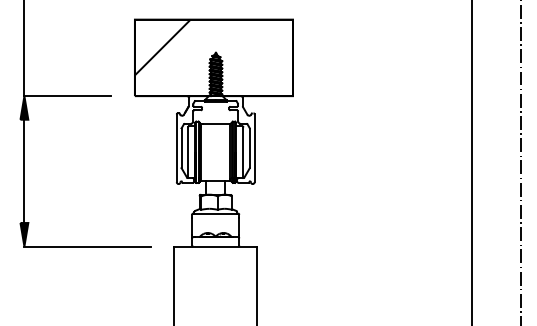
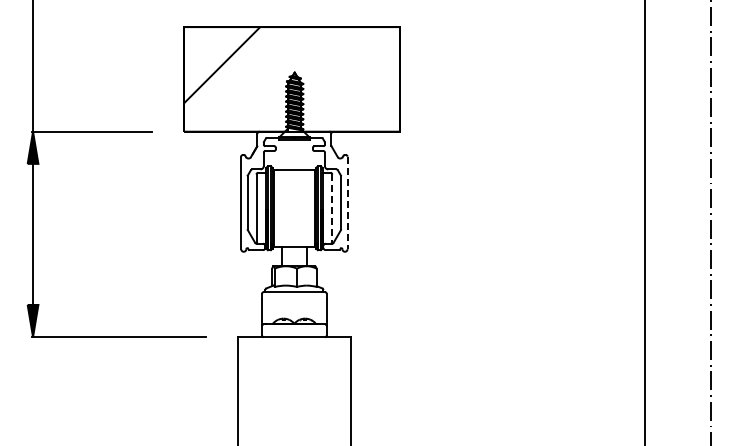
line: (254, 148) -> (347, 203), solid -> dashed
line: (243, 152) -> (332, 208), solid -> dashed

